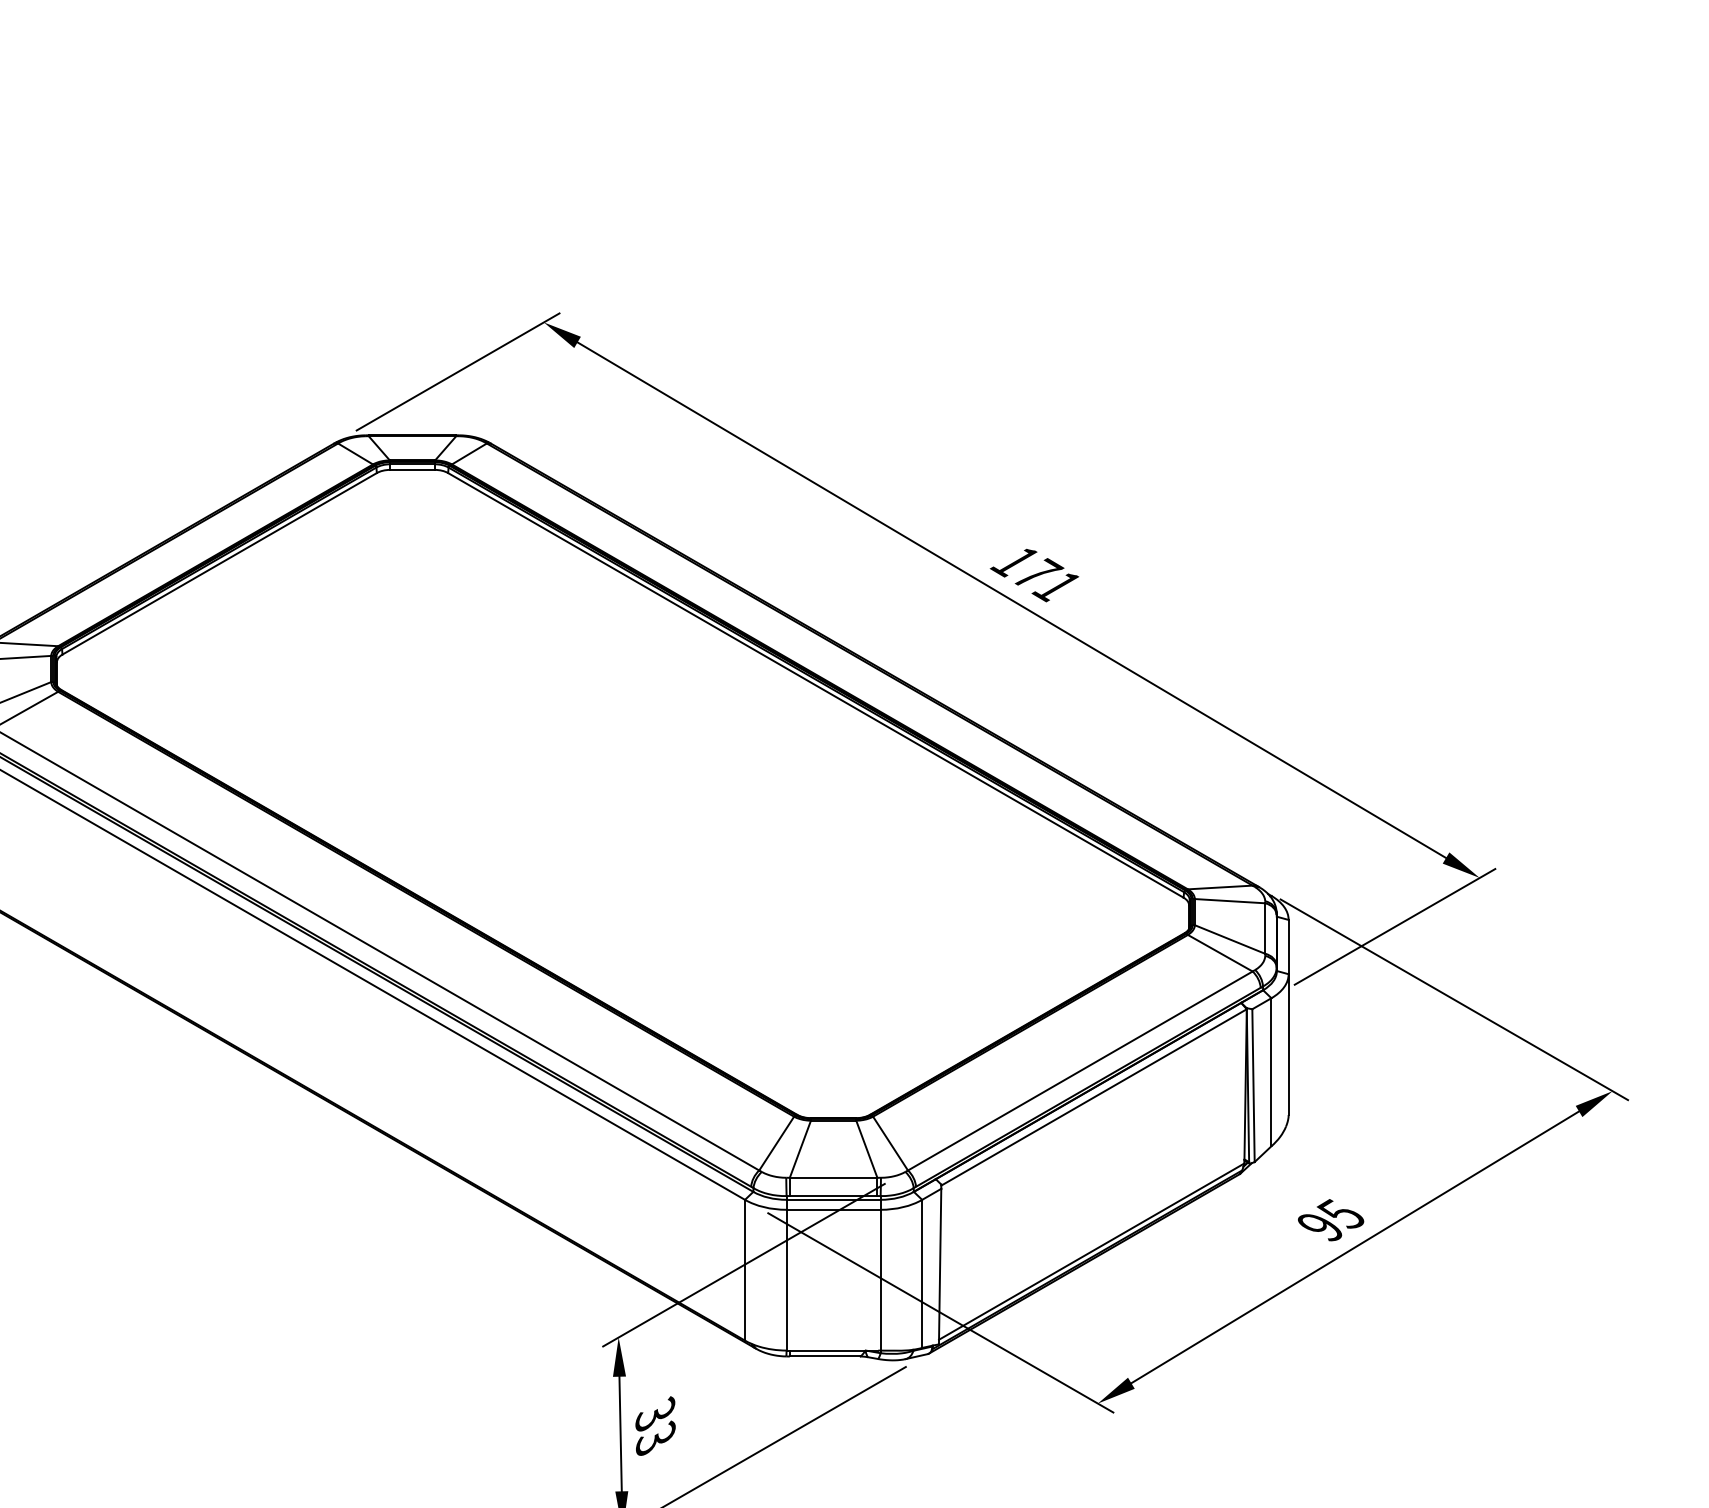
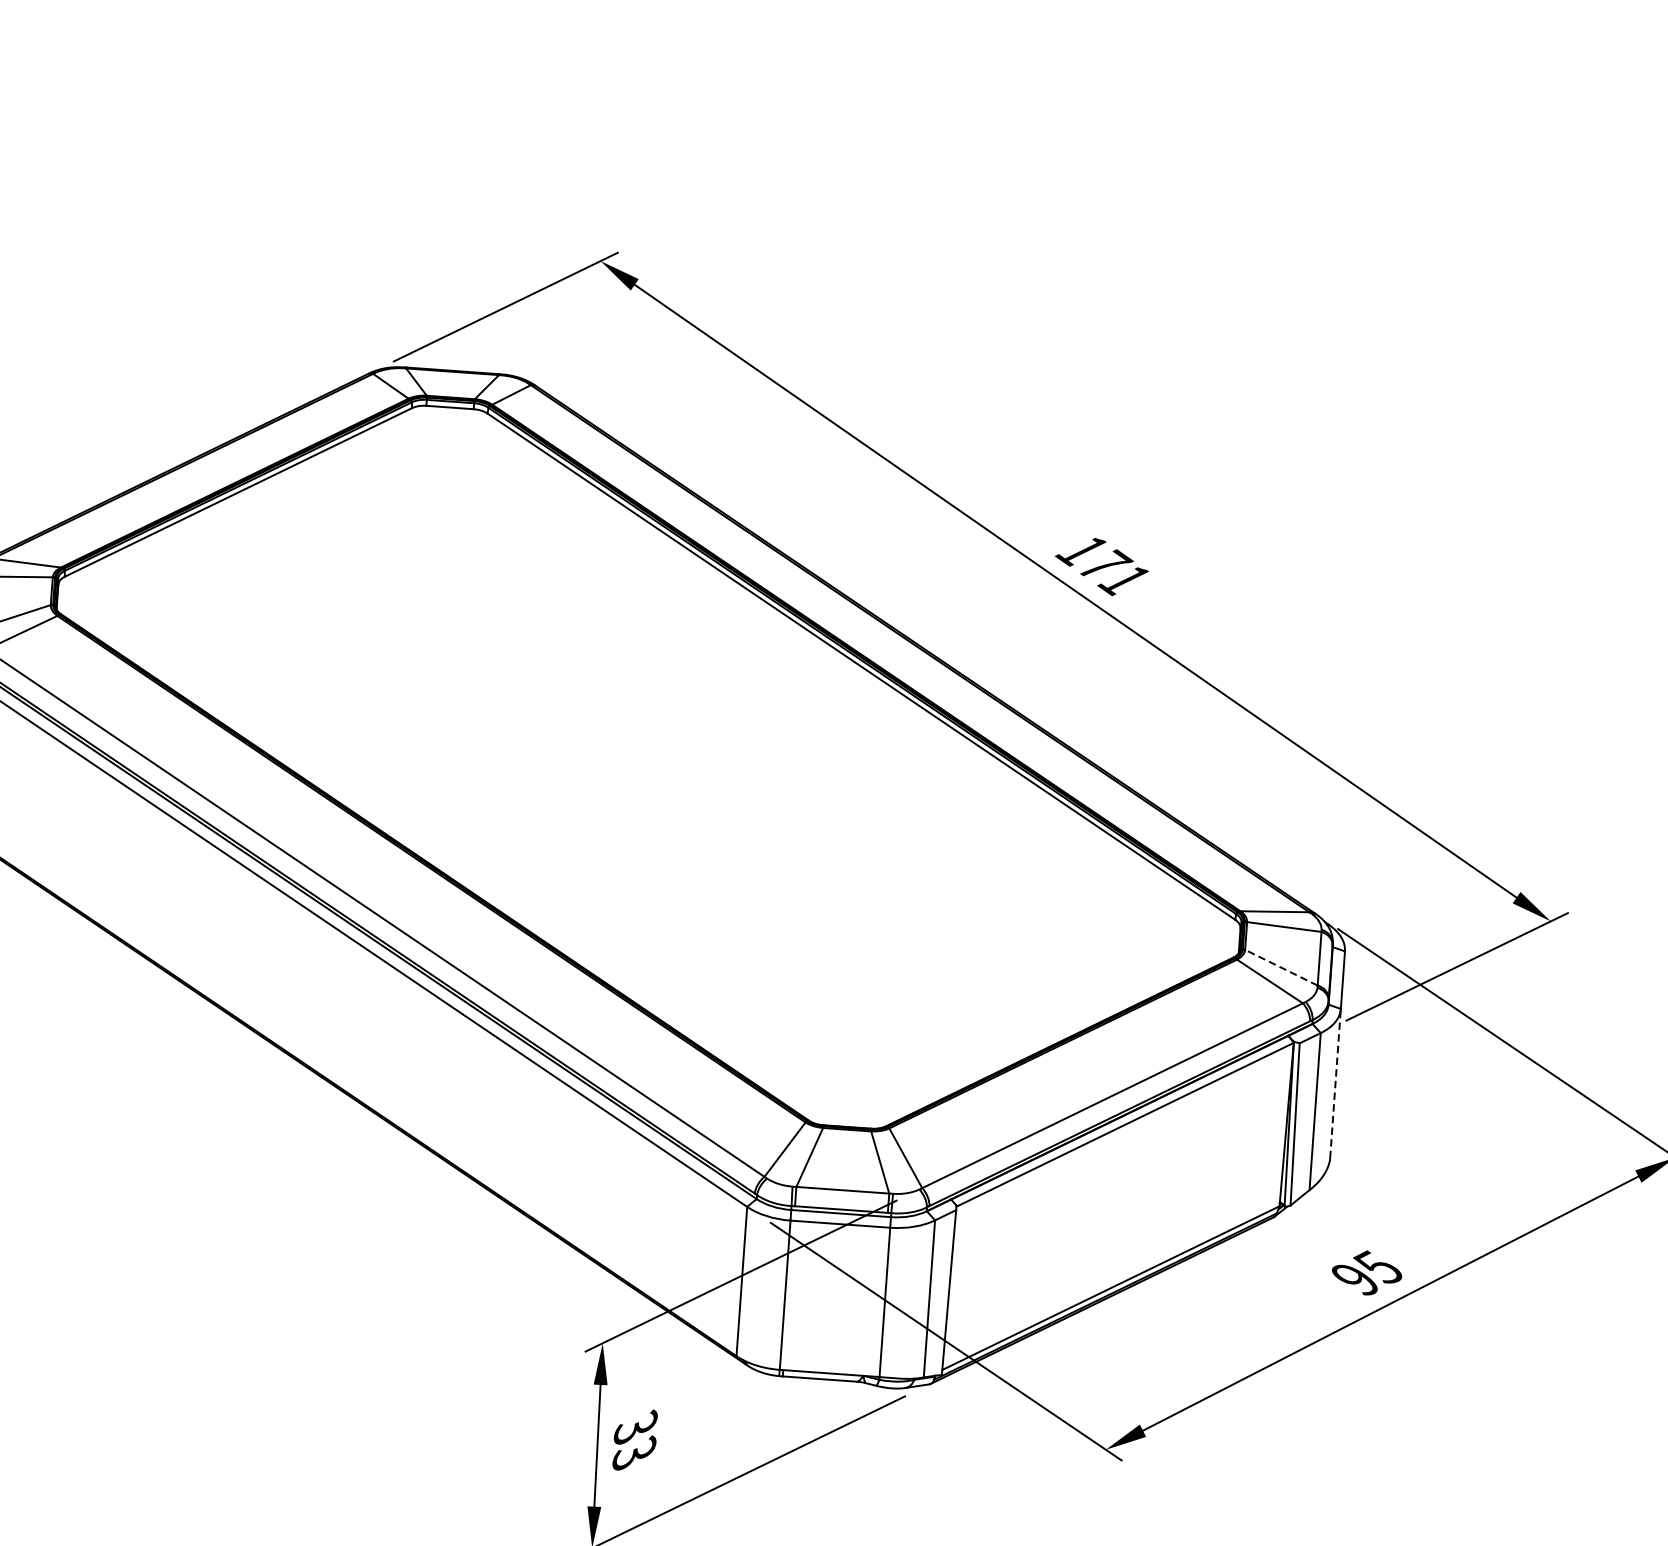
line: (1229, 939) -> (1280, 967), solid -> dashed
line: (1288, 1044) -> (1335, 1083), solid -> dashed

